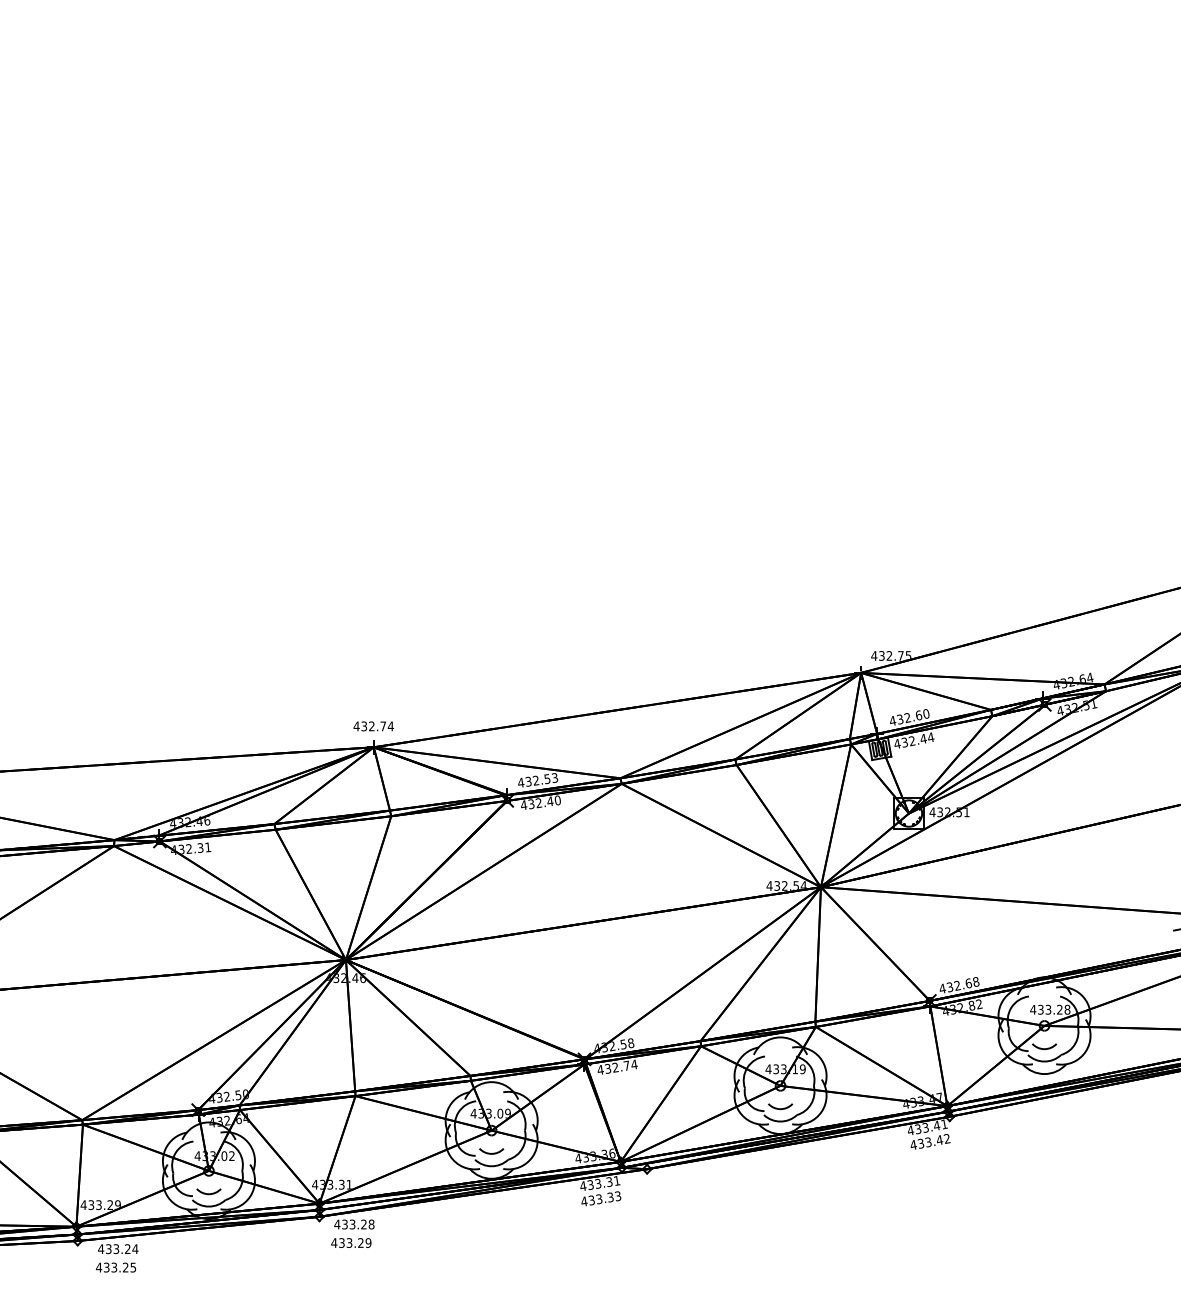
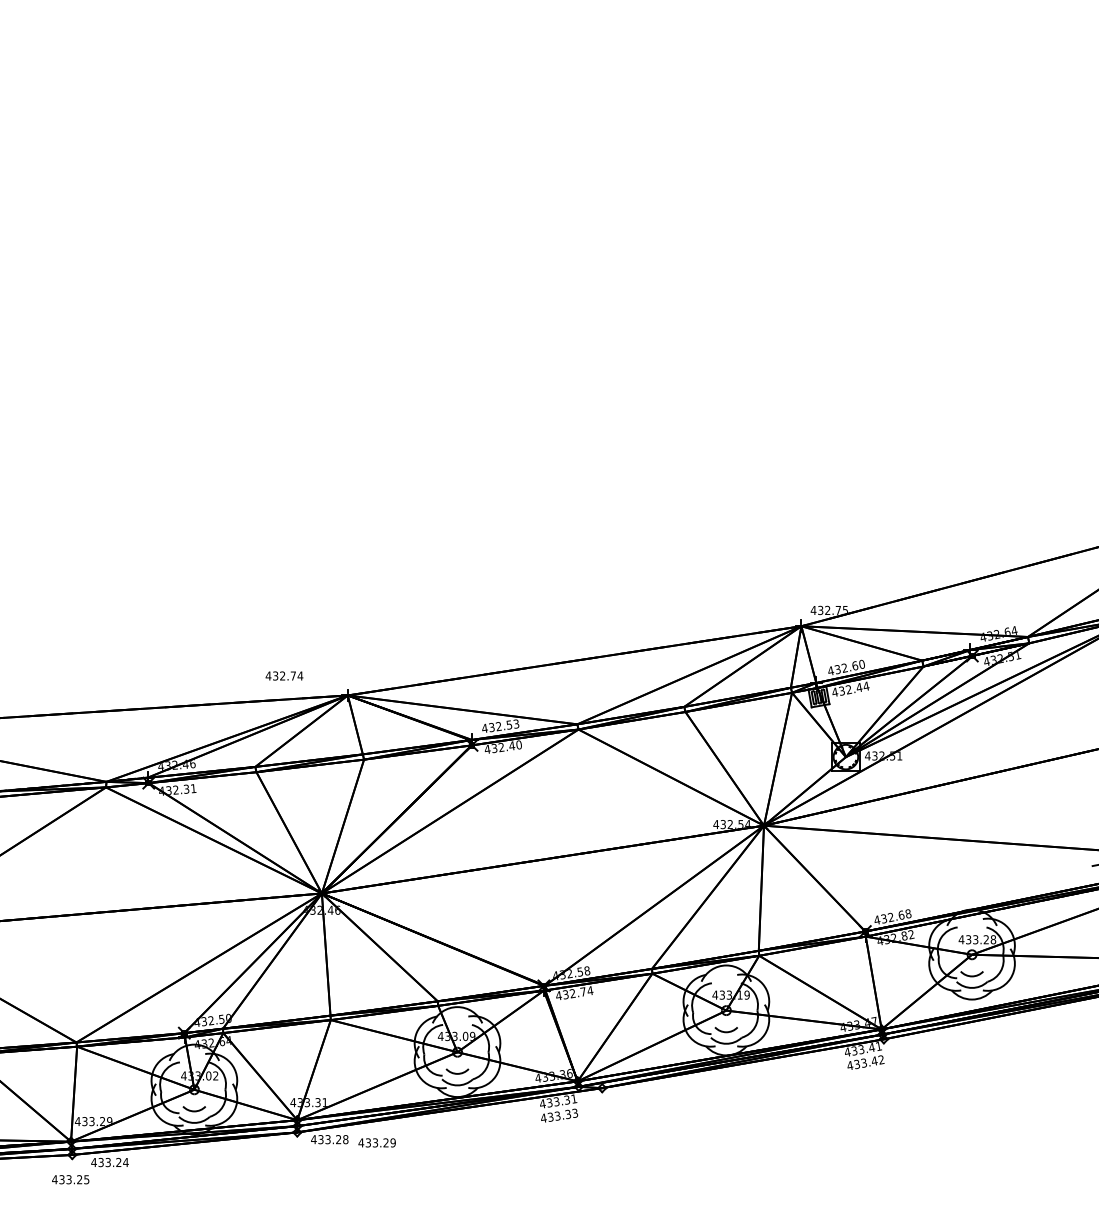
text: (373, 726) -> (284, 676), moved
text: (351, 1242) -> (377, 1142), moved
text: (116, 1267) -> (71, 1179), moved

